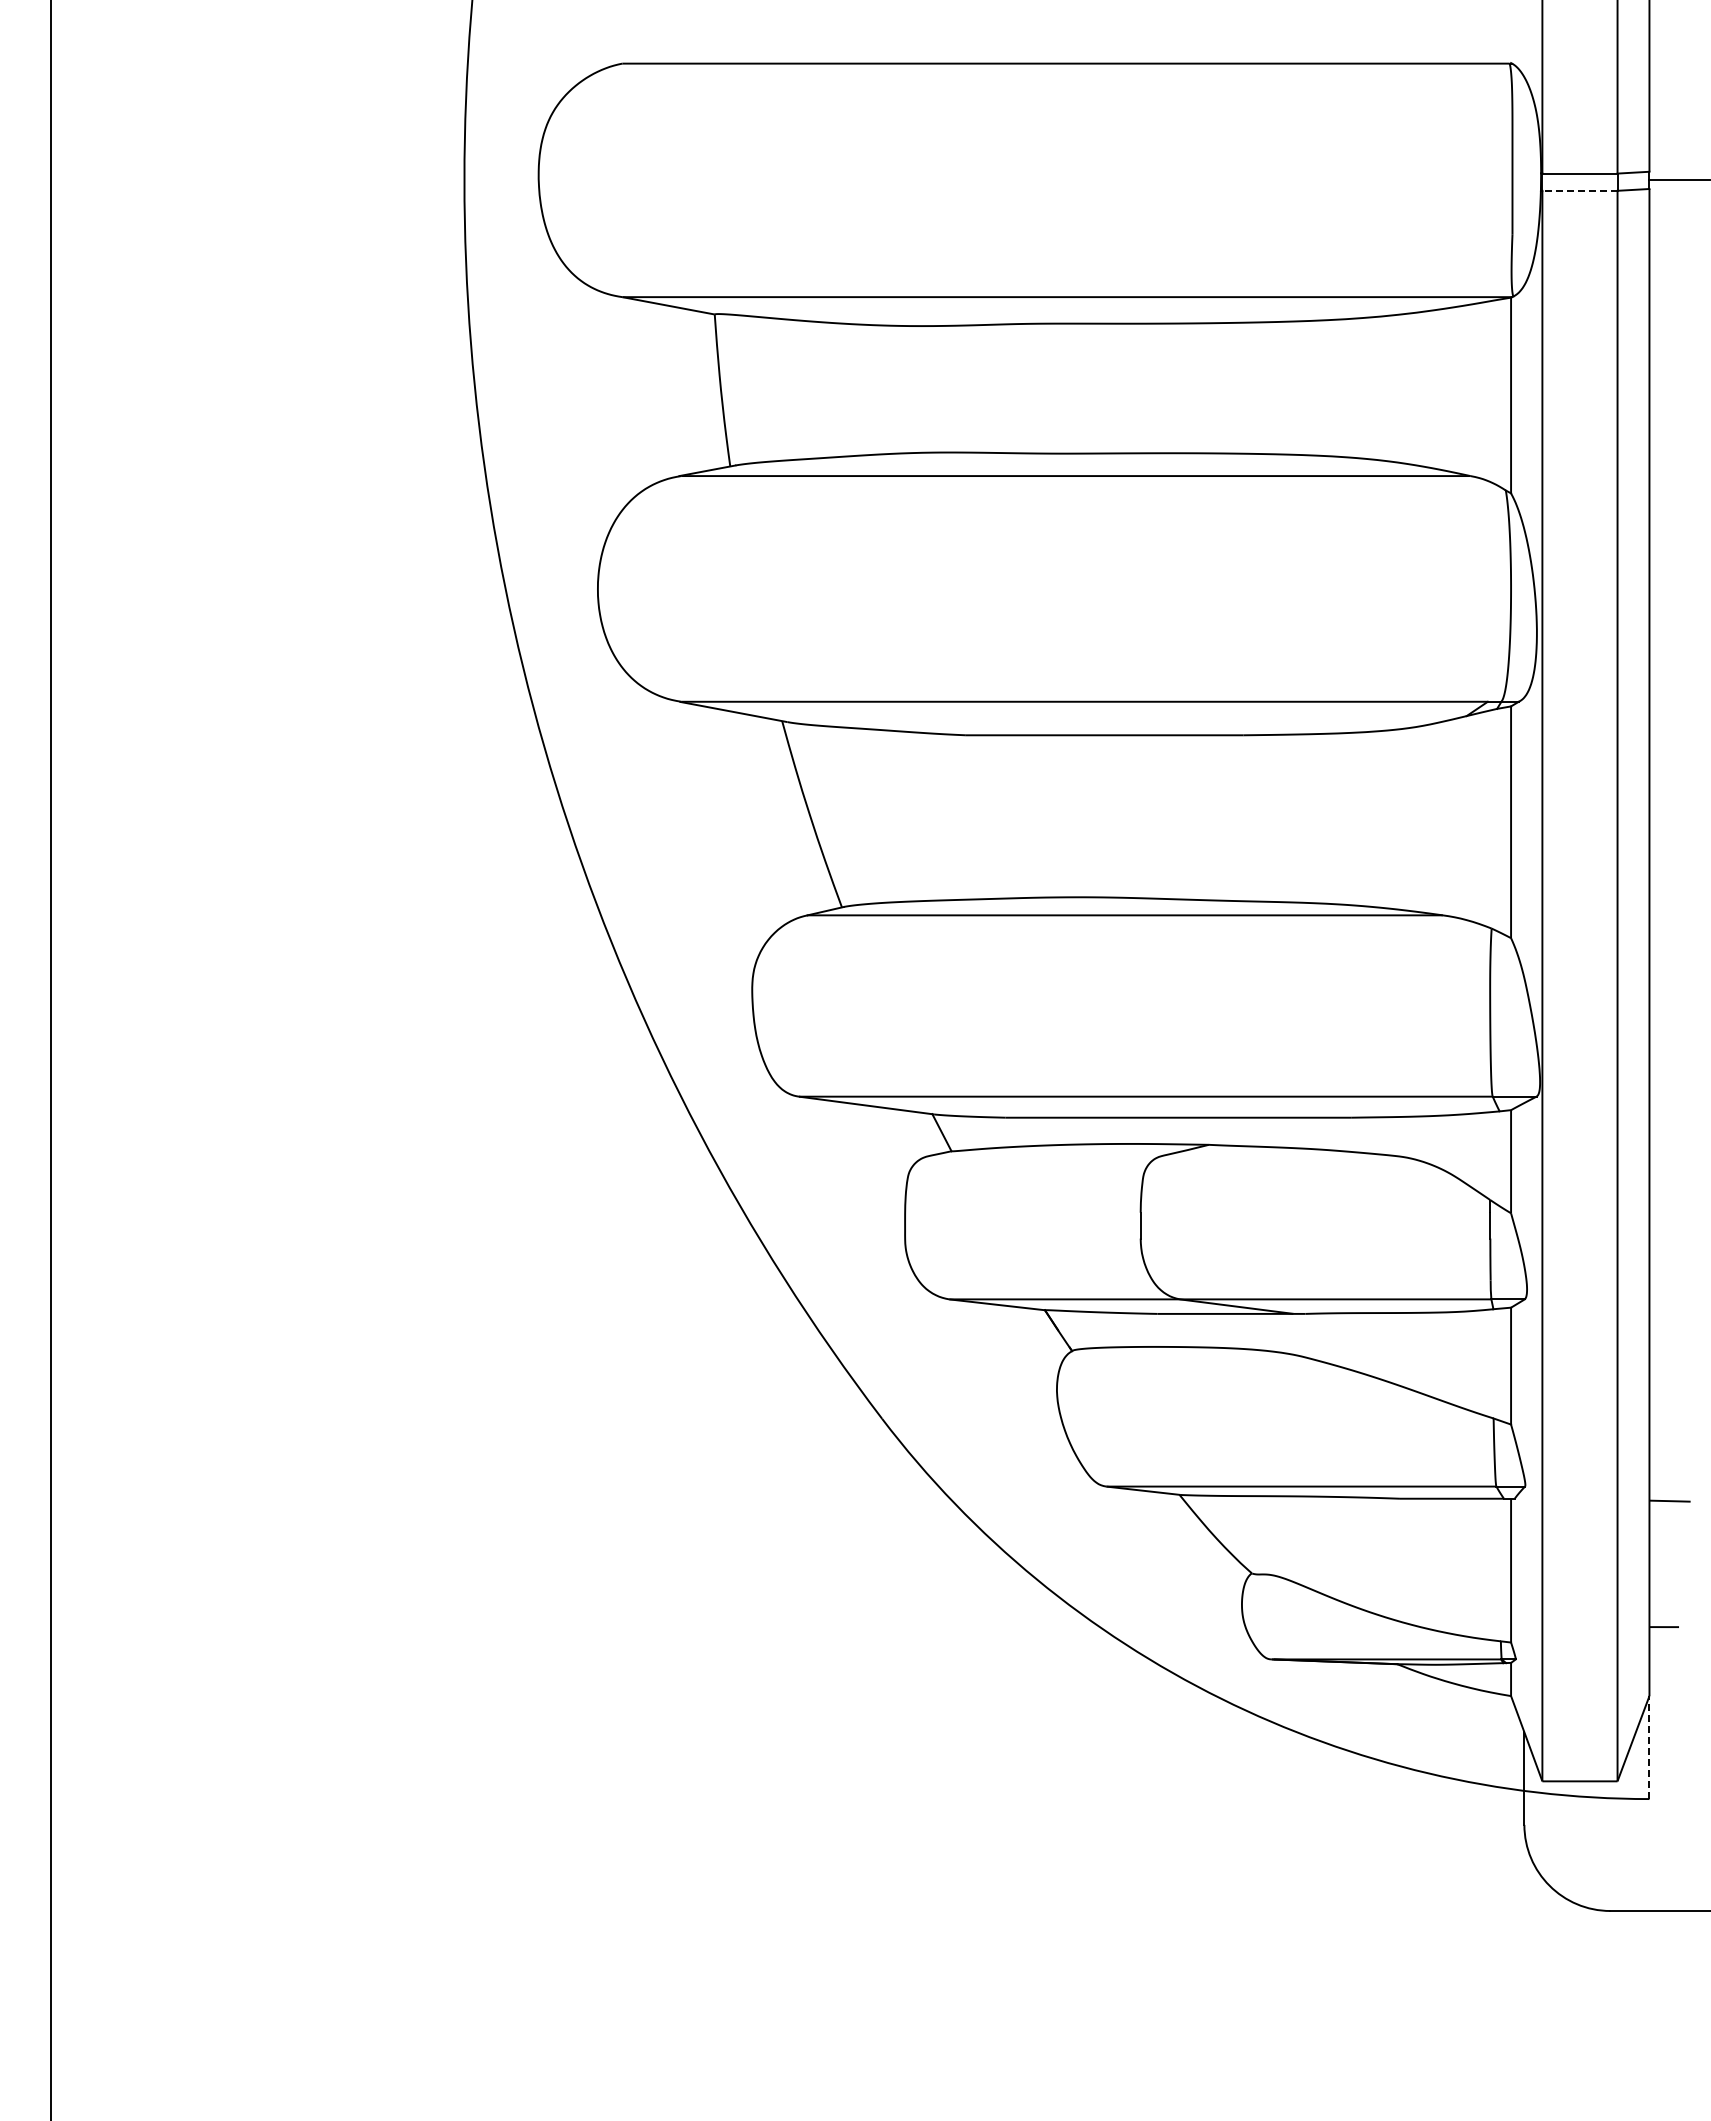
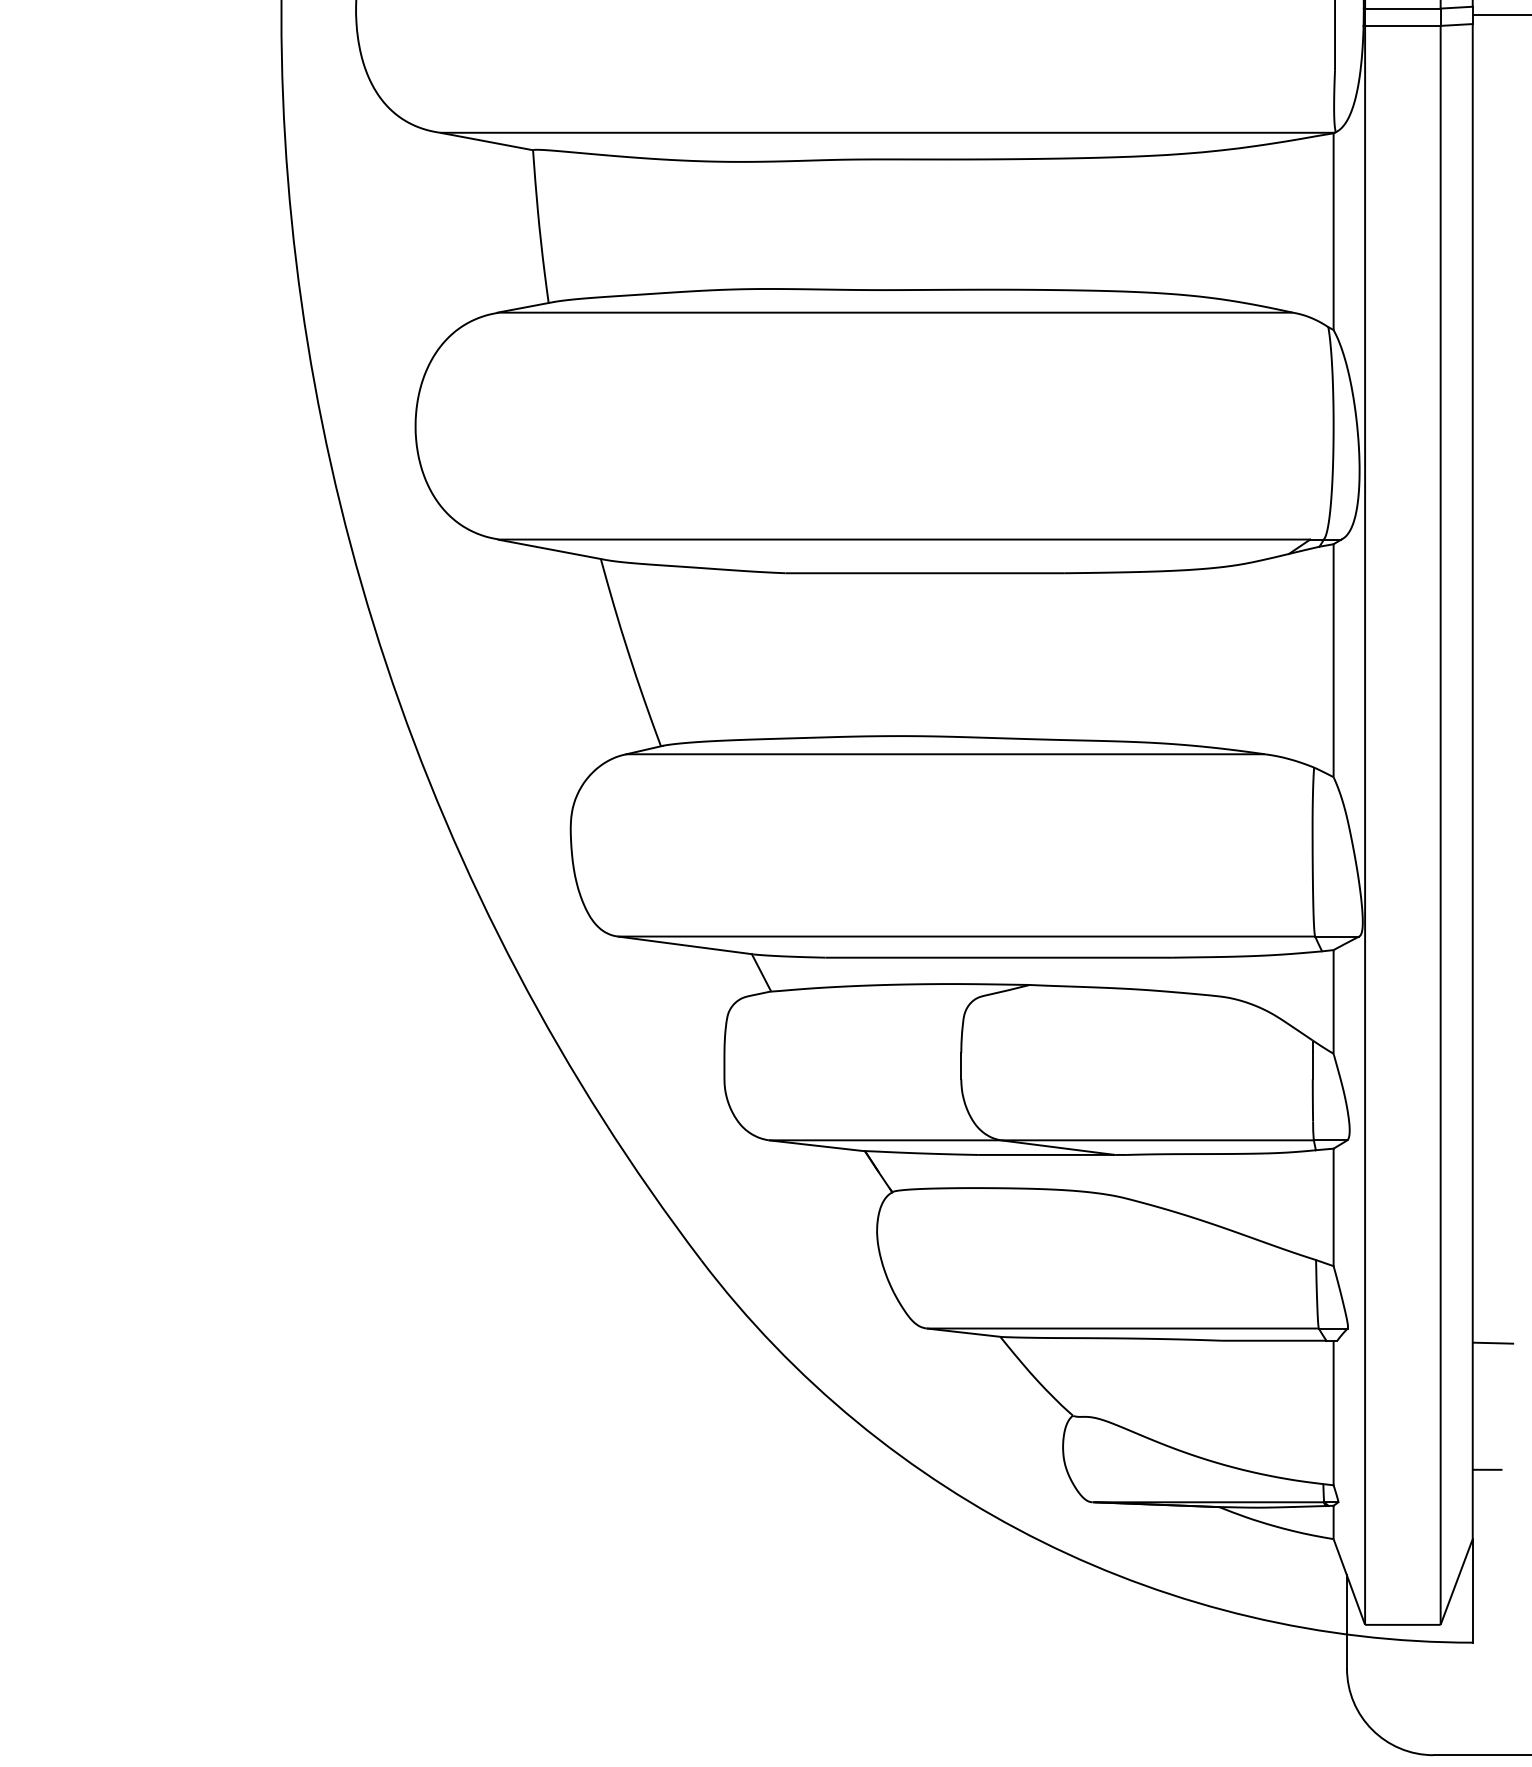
line: (1579, 190) -> (1402, 25), dashed -> solid
line: (1649, 1747) -> (1472, 1590), dashed -> solid

